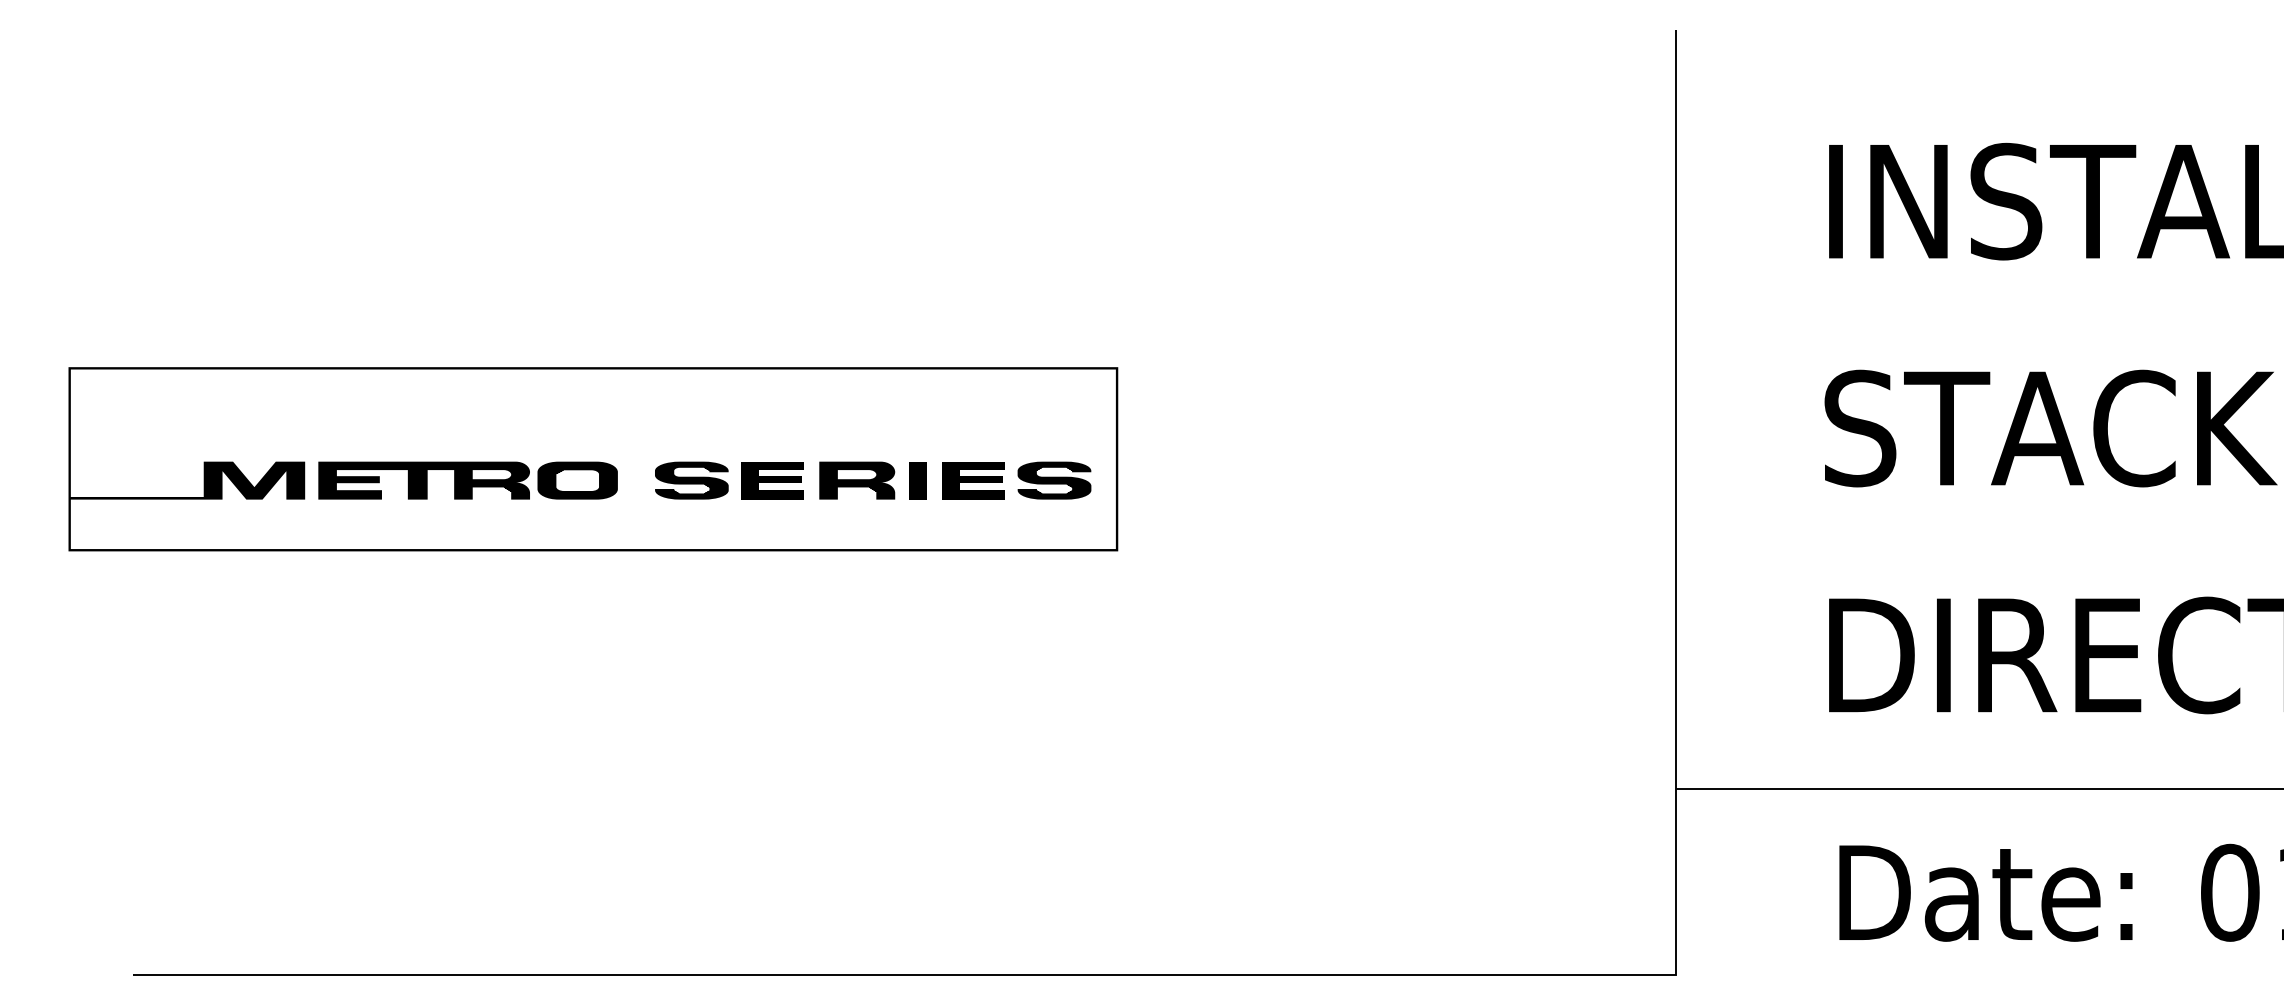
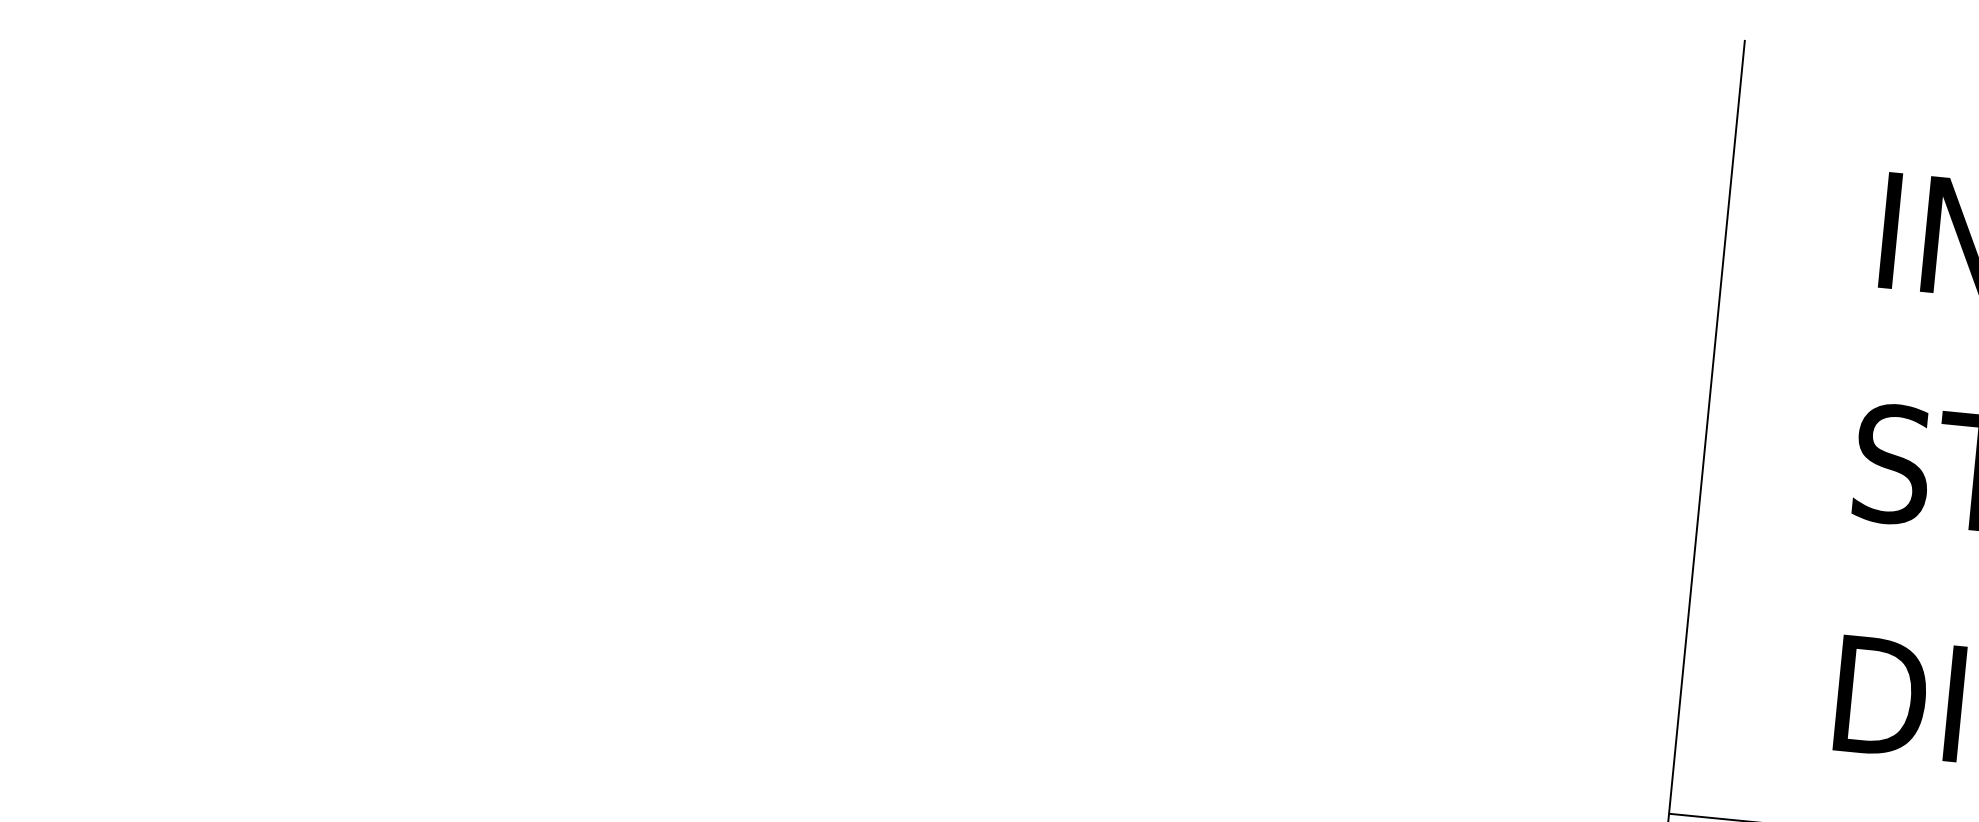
part: (593, 459) -> (597, 369), removed

